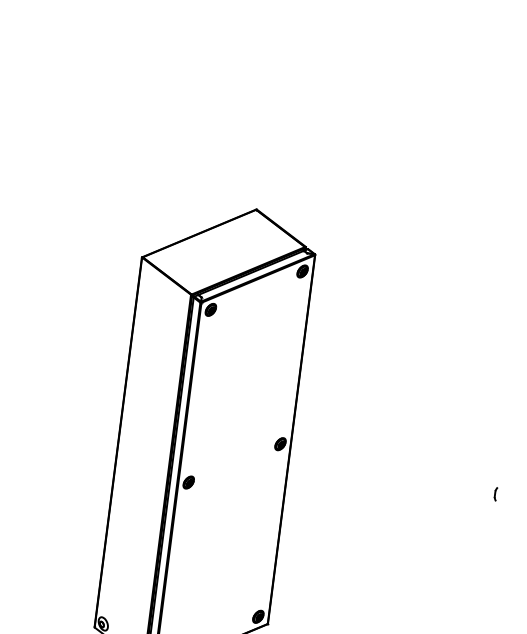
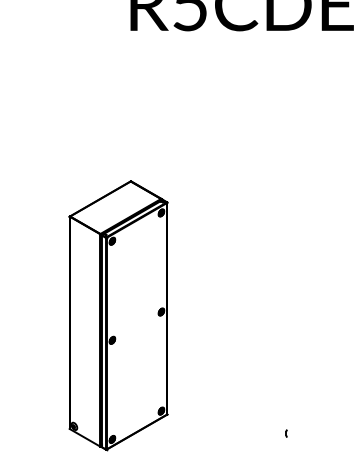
part: (495, 493) -> (286, 324), removed

